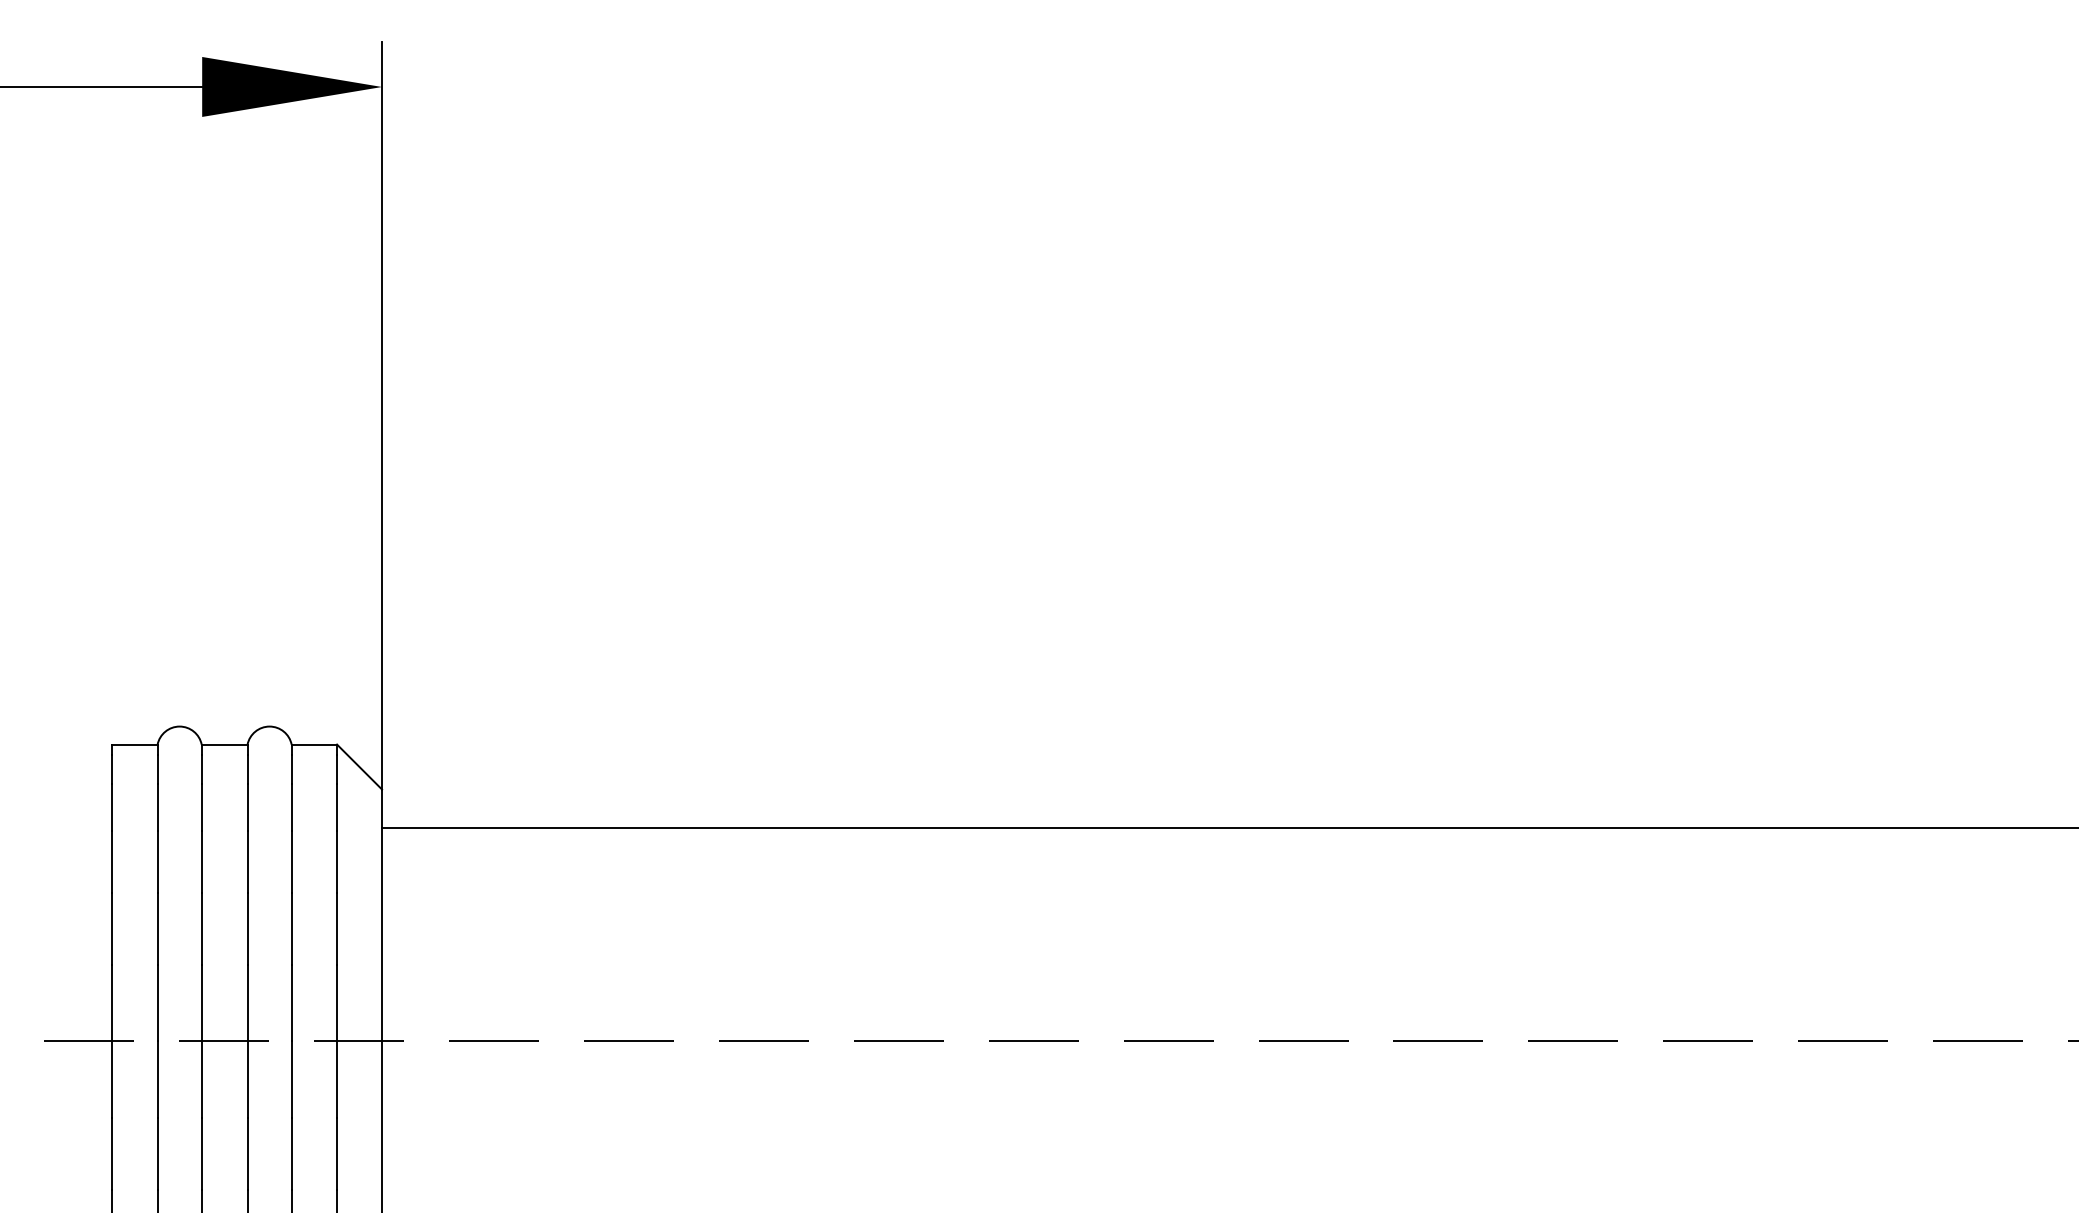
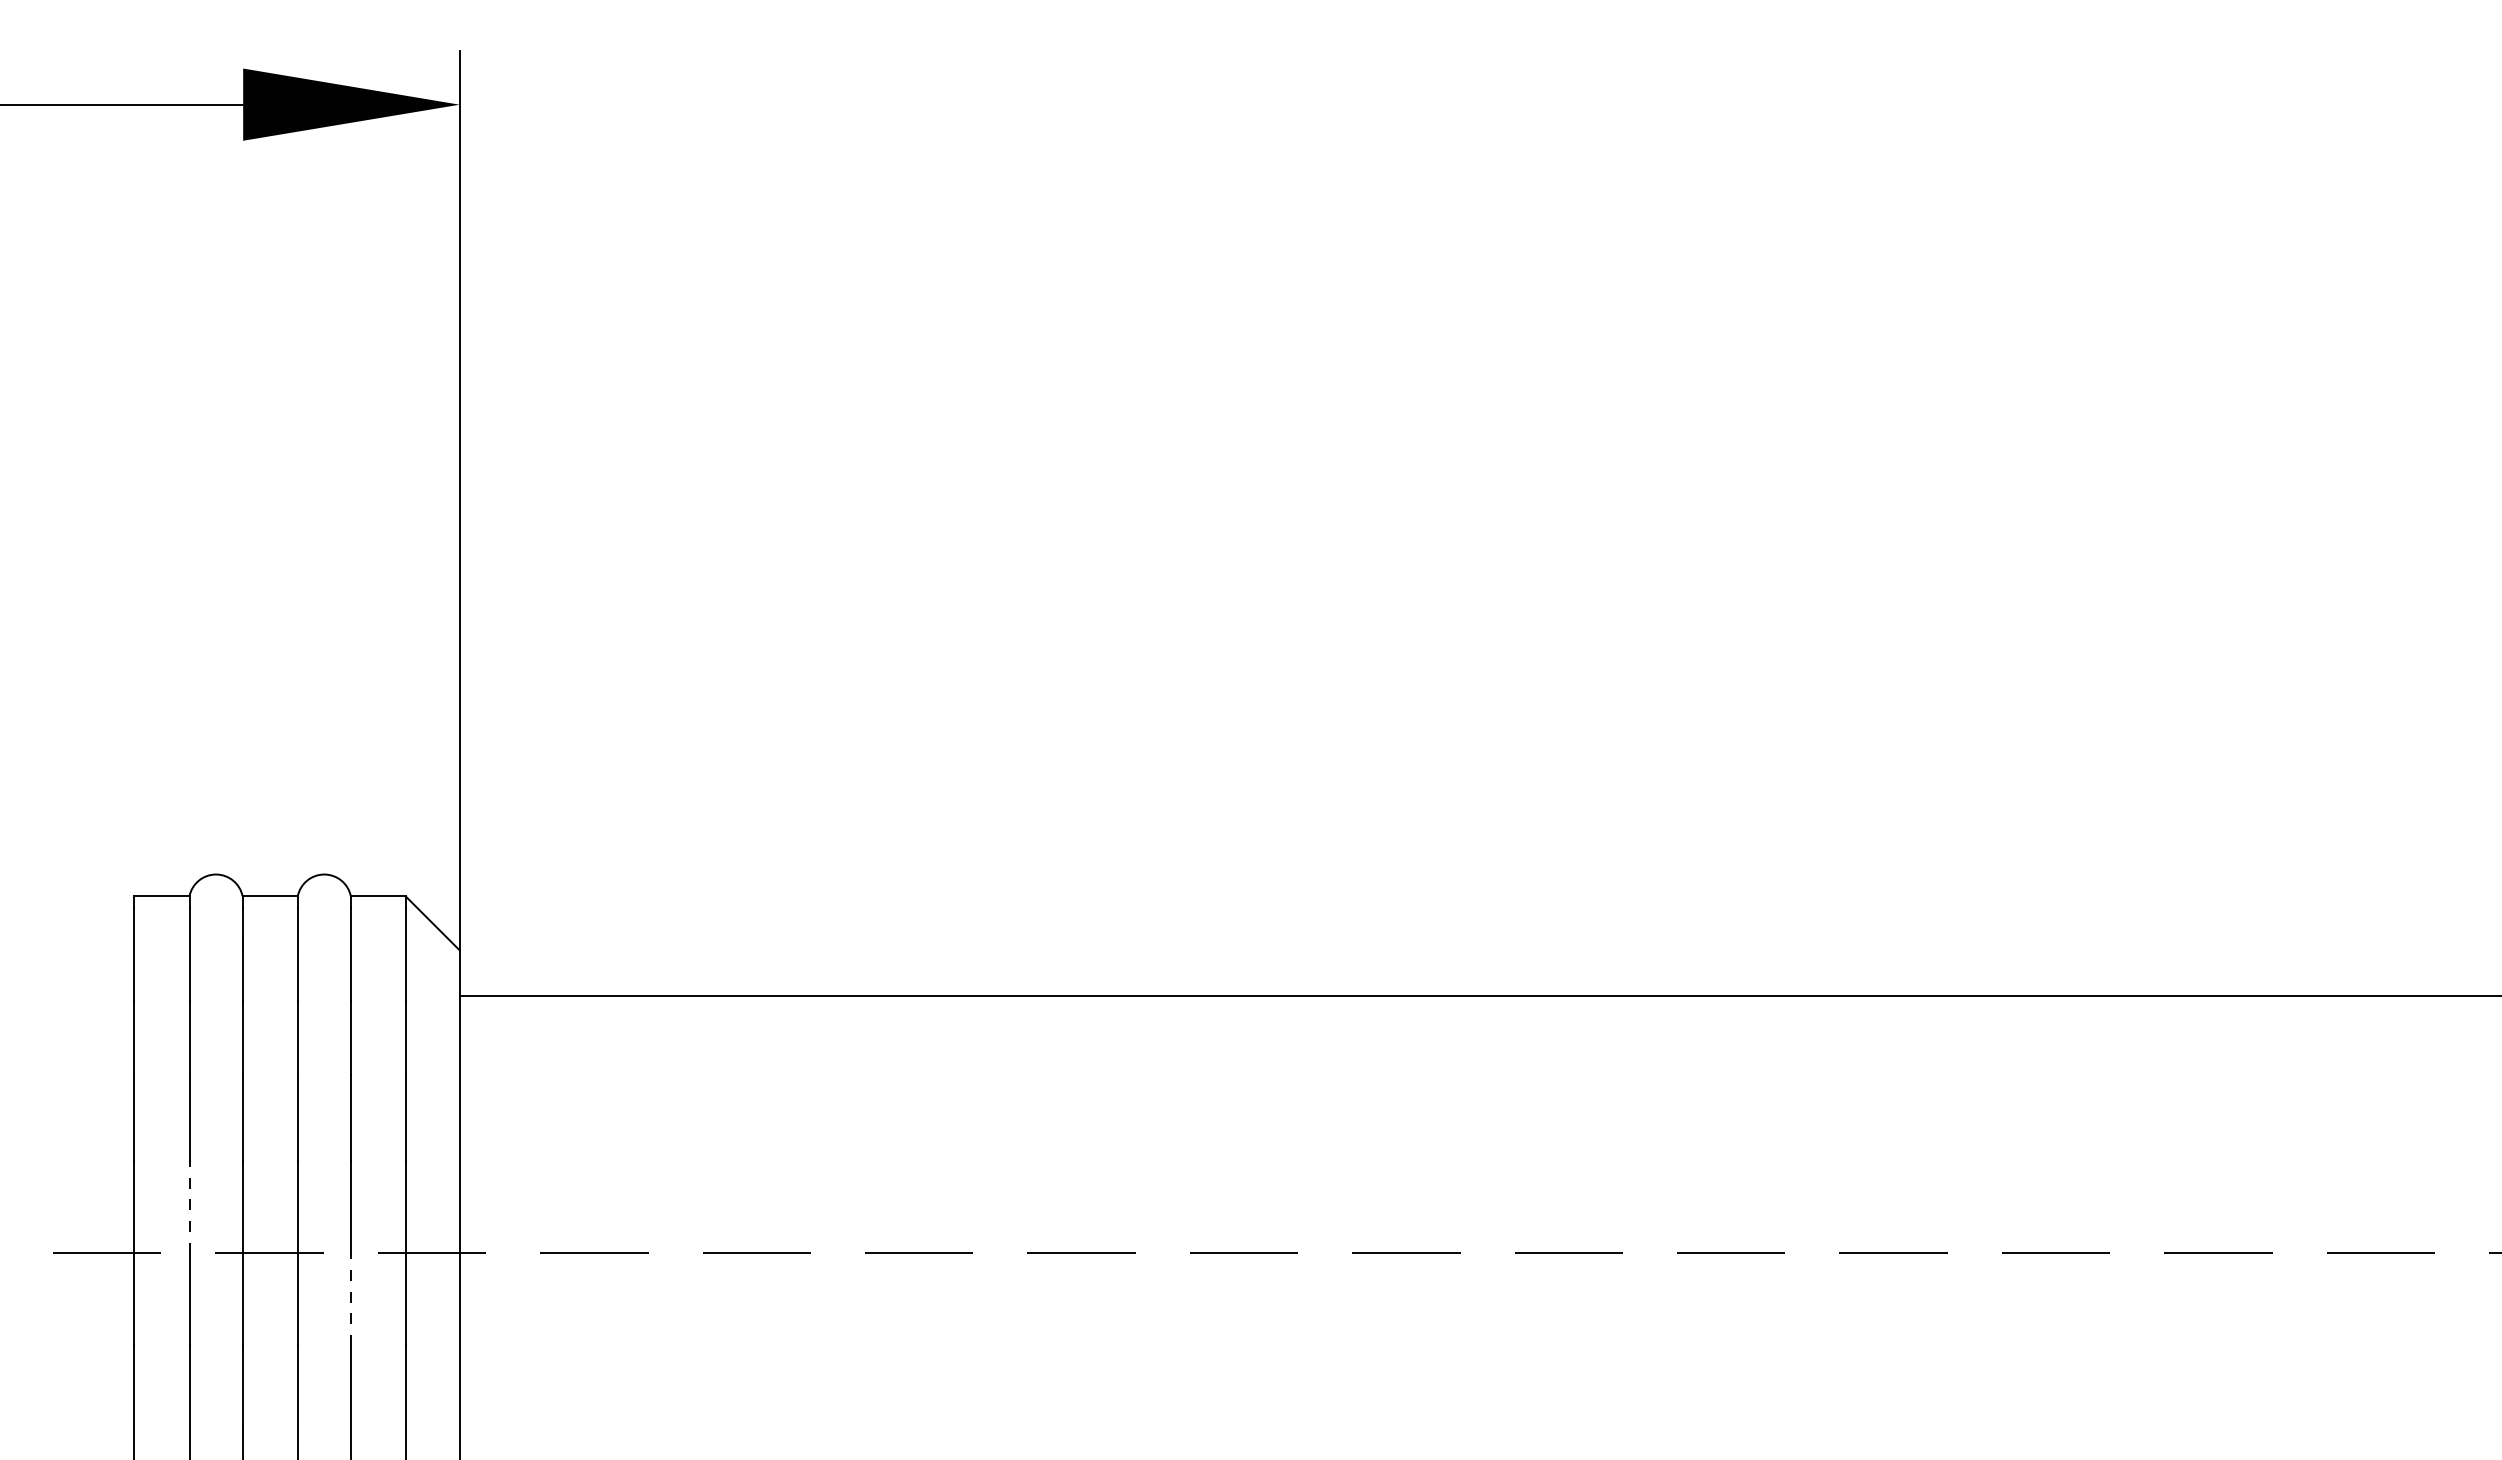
line: (157, 1002) -> (189, 1206), solid -> dashed
line: (291, 1079) -> (350, 1299), solid -> dashed

